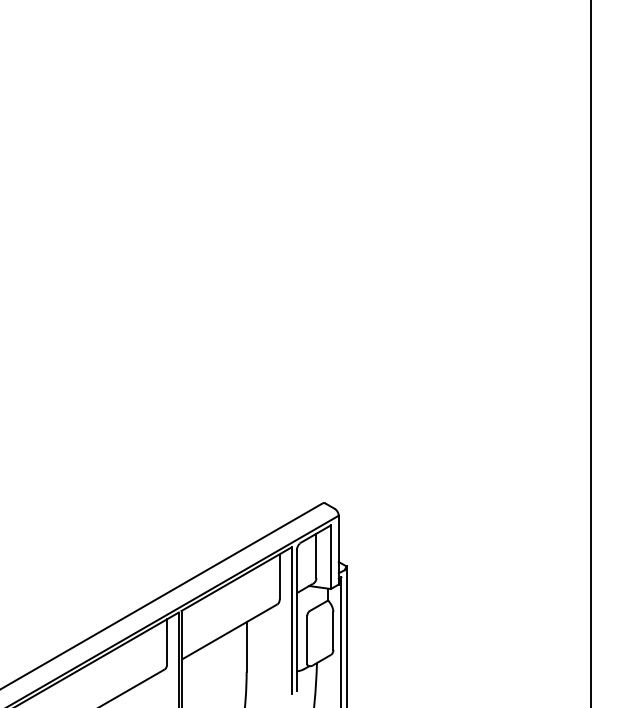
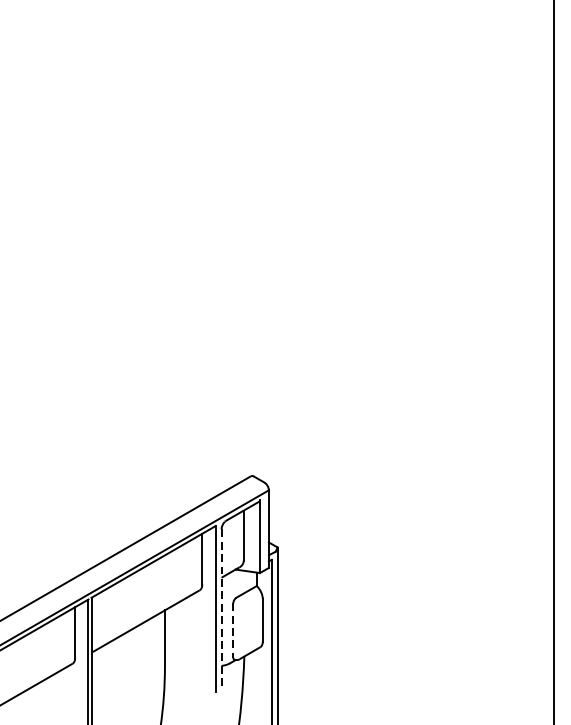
line: (296, 621) -> (221, 609), solid -> dashed
line: (307, 640) -> (233, 631), solid -> dashed

